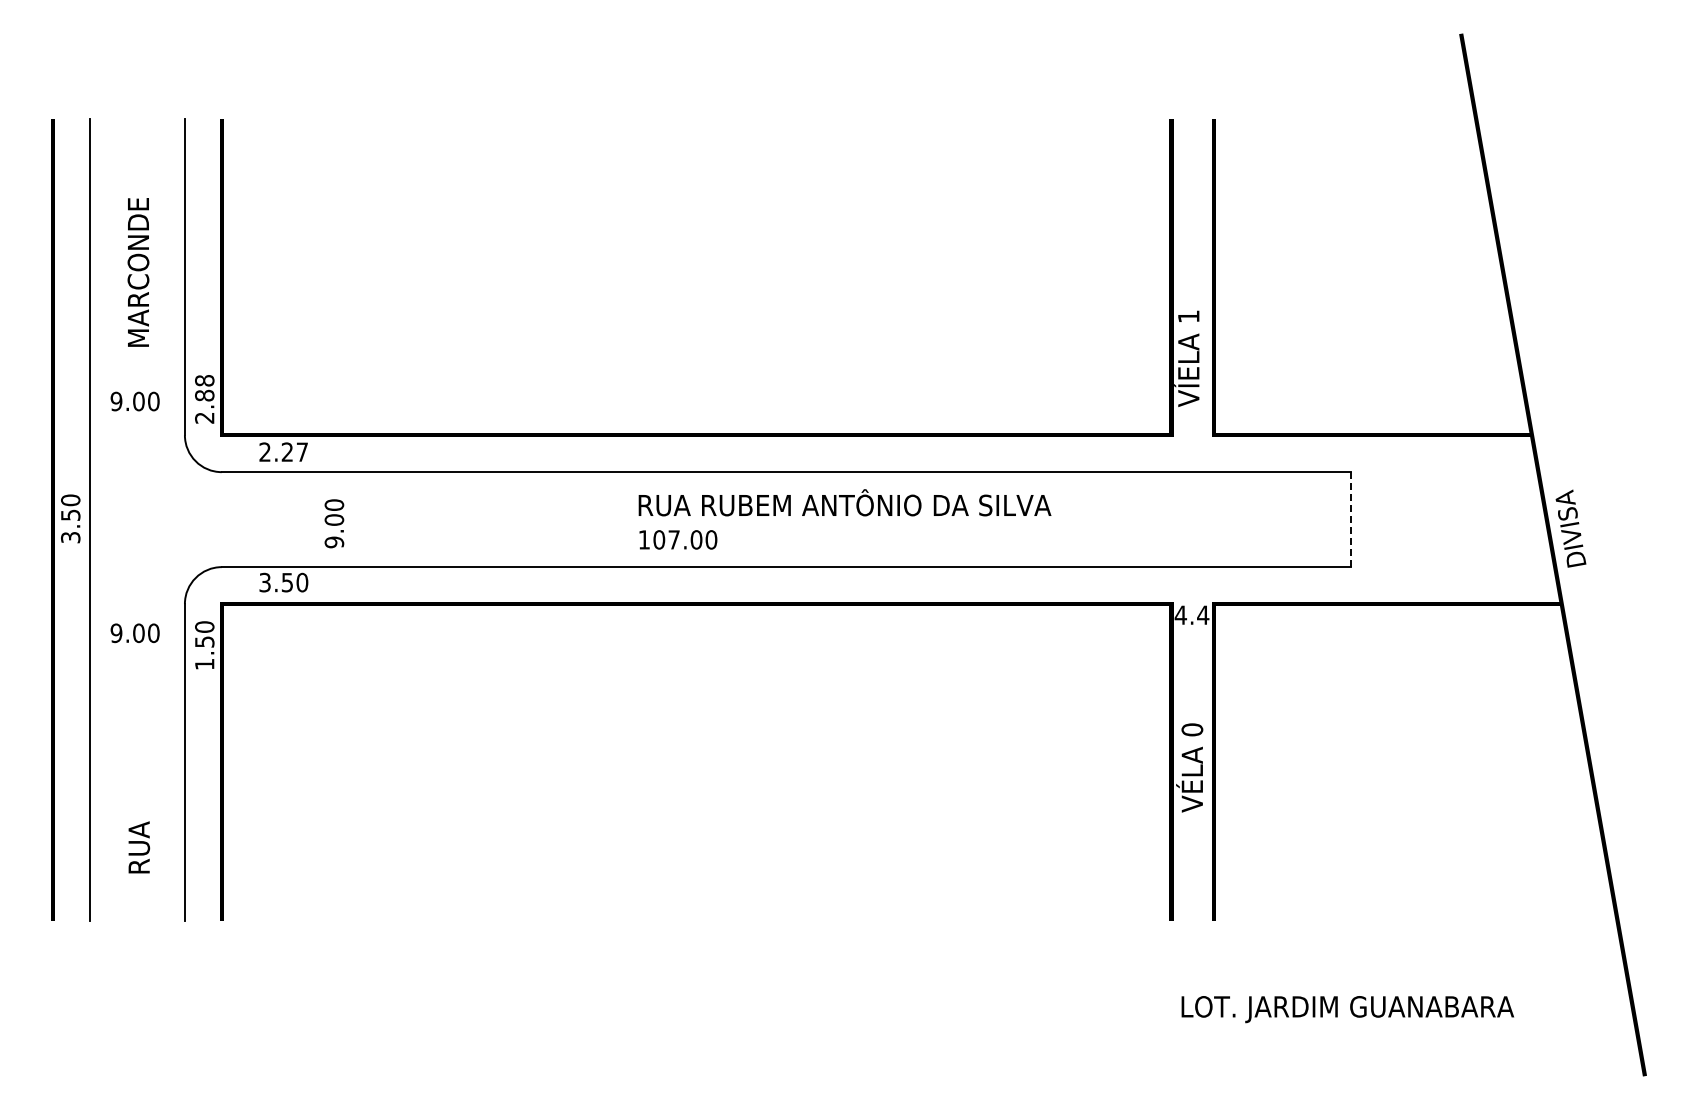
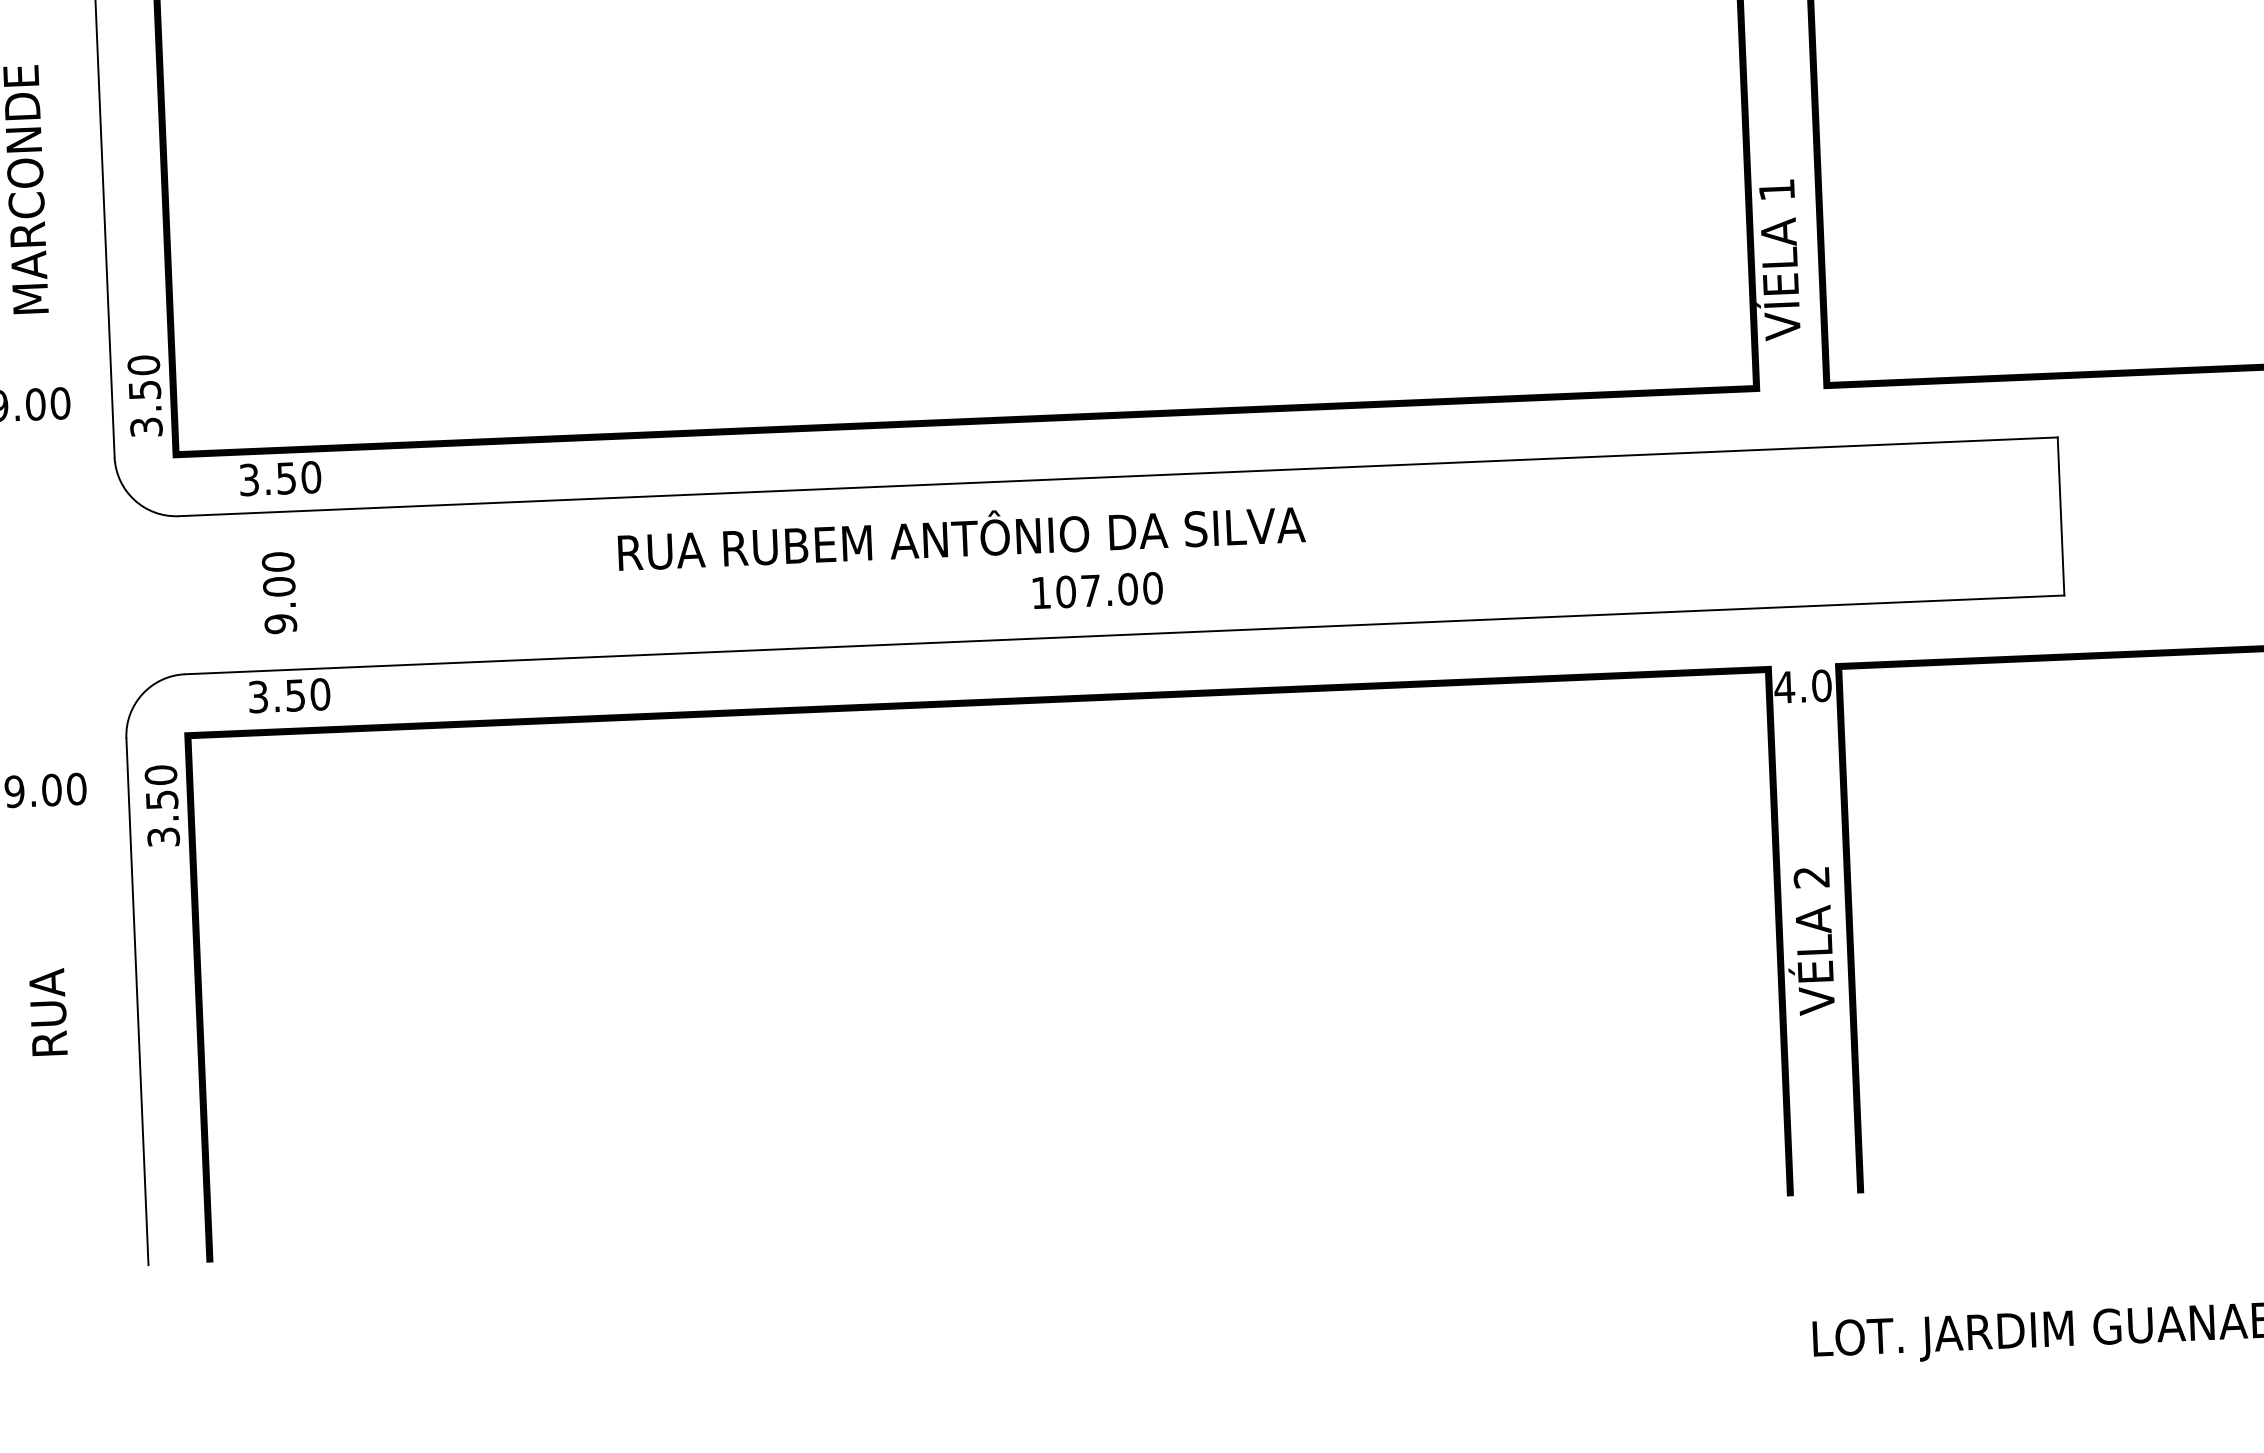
text: (204, 398) -> (144, 394), 2.88 -> 3.50
text: (283, 451) -> (279, 477), 2.27 -> 3.50
text: (844, 502) -> (960, 534), moved
line: (1350, 519) -> (2060, 516), dashed -> solid
text: (334, 523) -> (279, 592), moved
text: (678, 539) -> (1098, 589), moved
text: (1203, 614) -> (1822, 684), 4.4 -> 4.0
text: (204, 663) -> (163, 835), 1.50 -> 3.50
text: (1192, 729) -> (1811, 876), 0 -> 2
text: (139, 847) -> (48, 1012), moved

